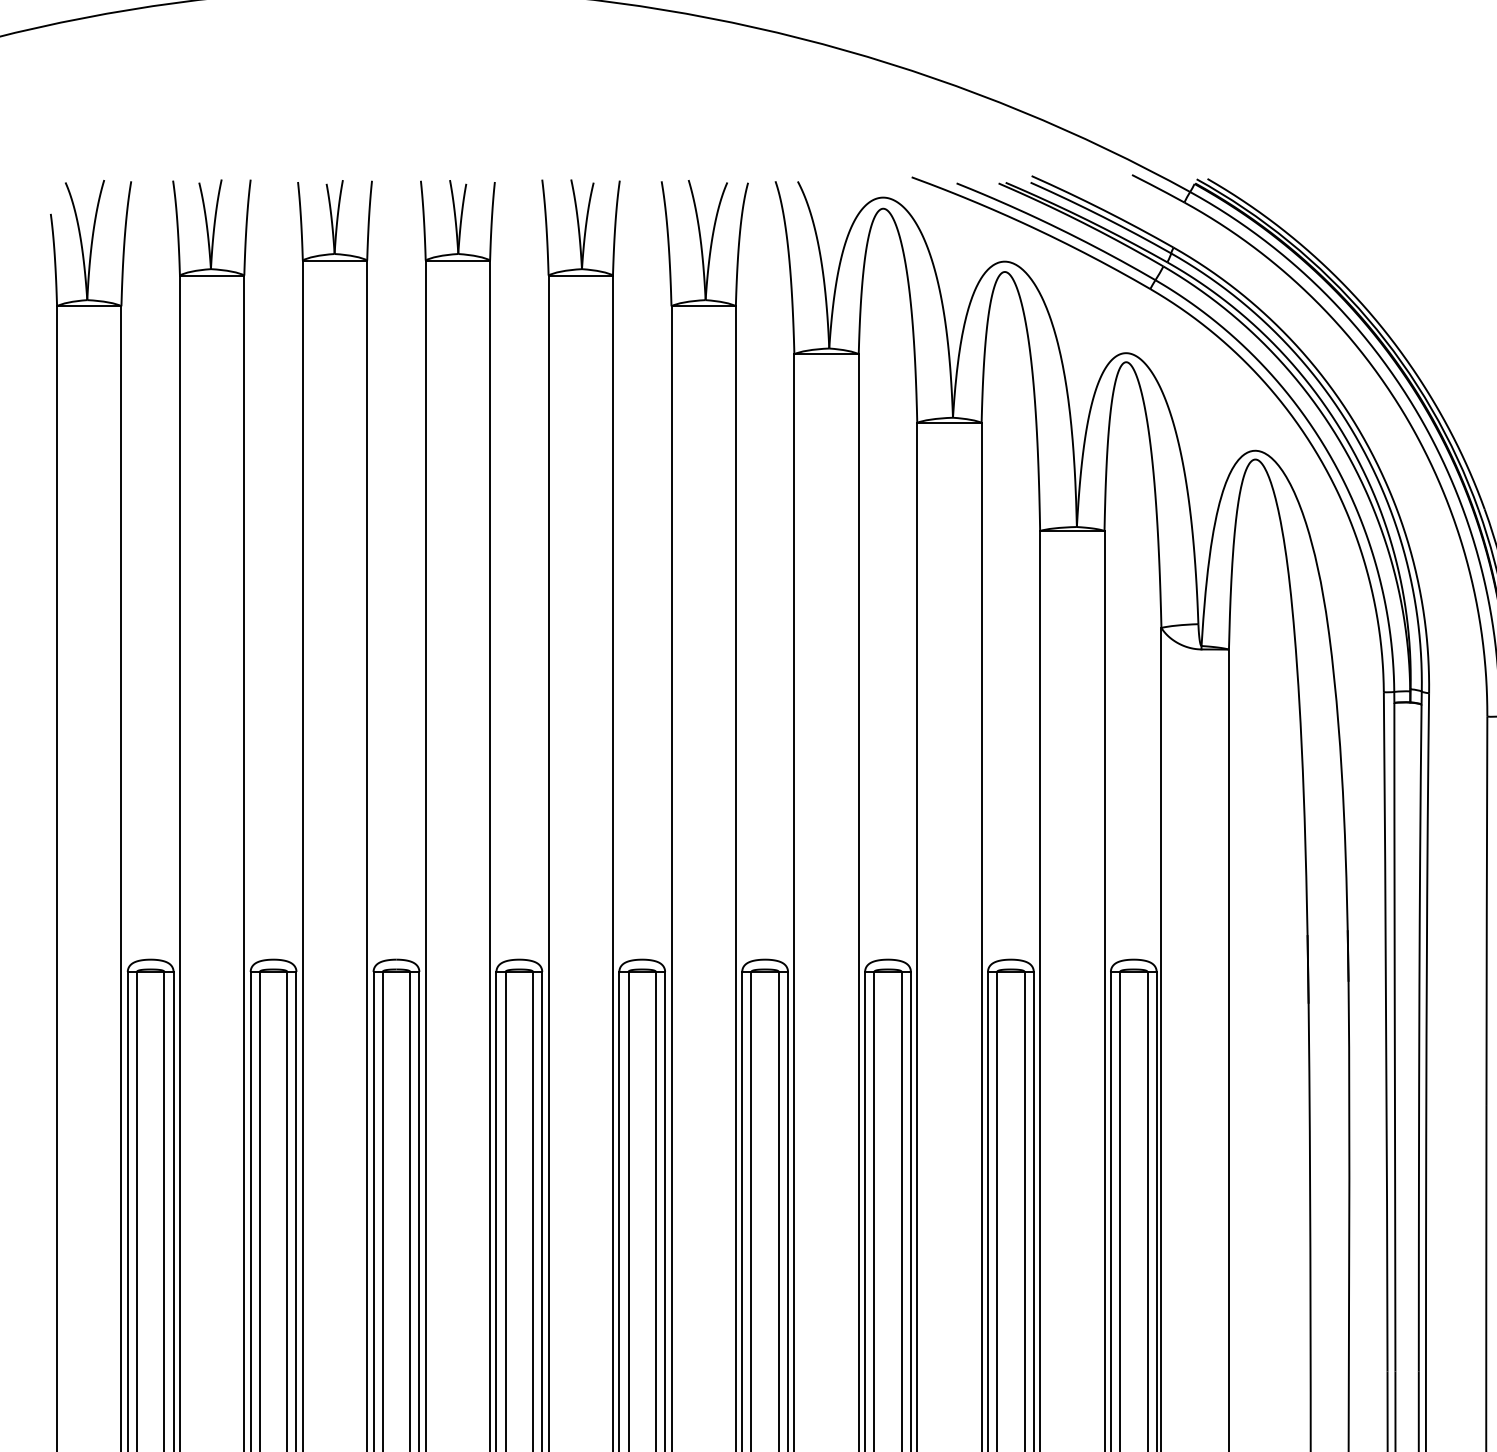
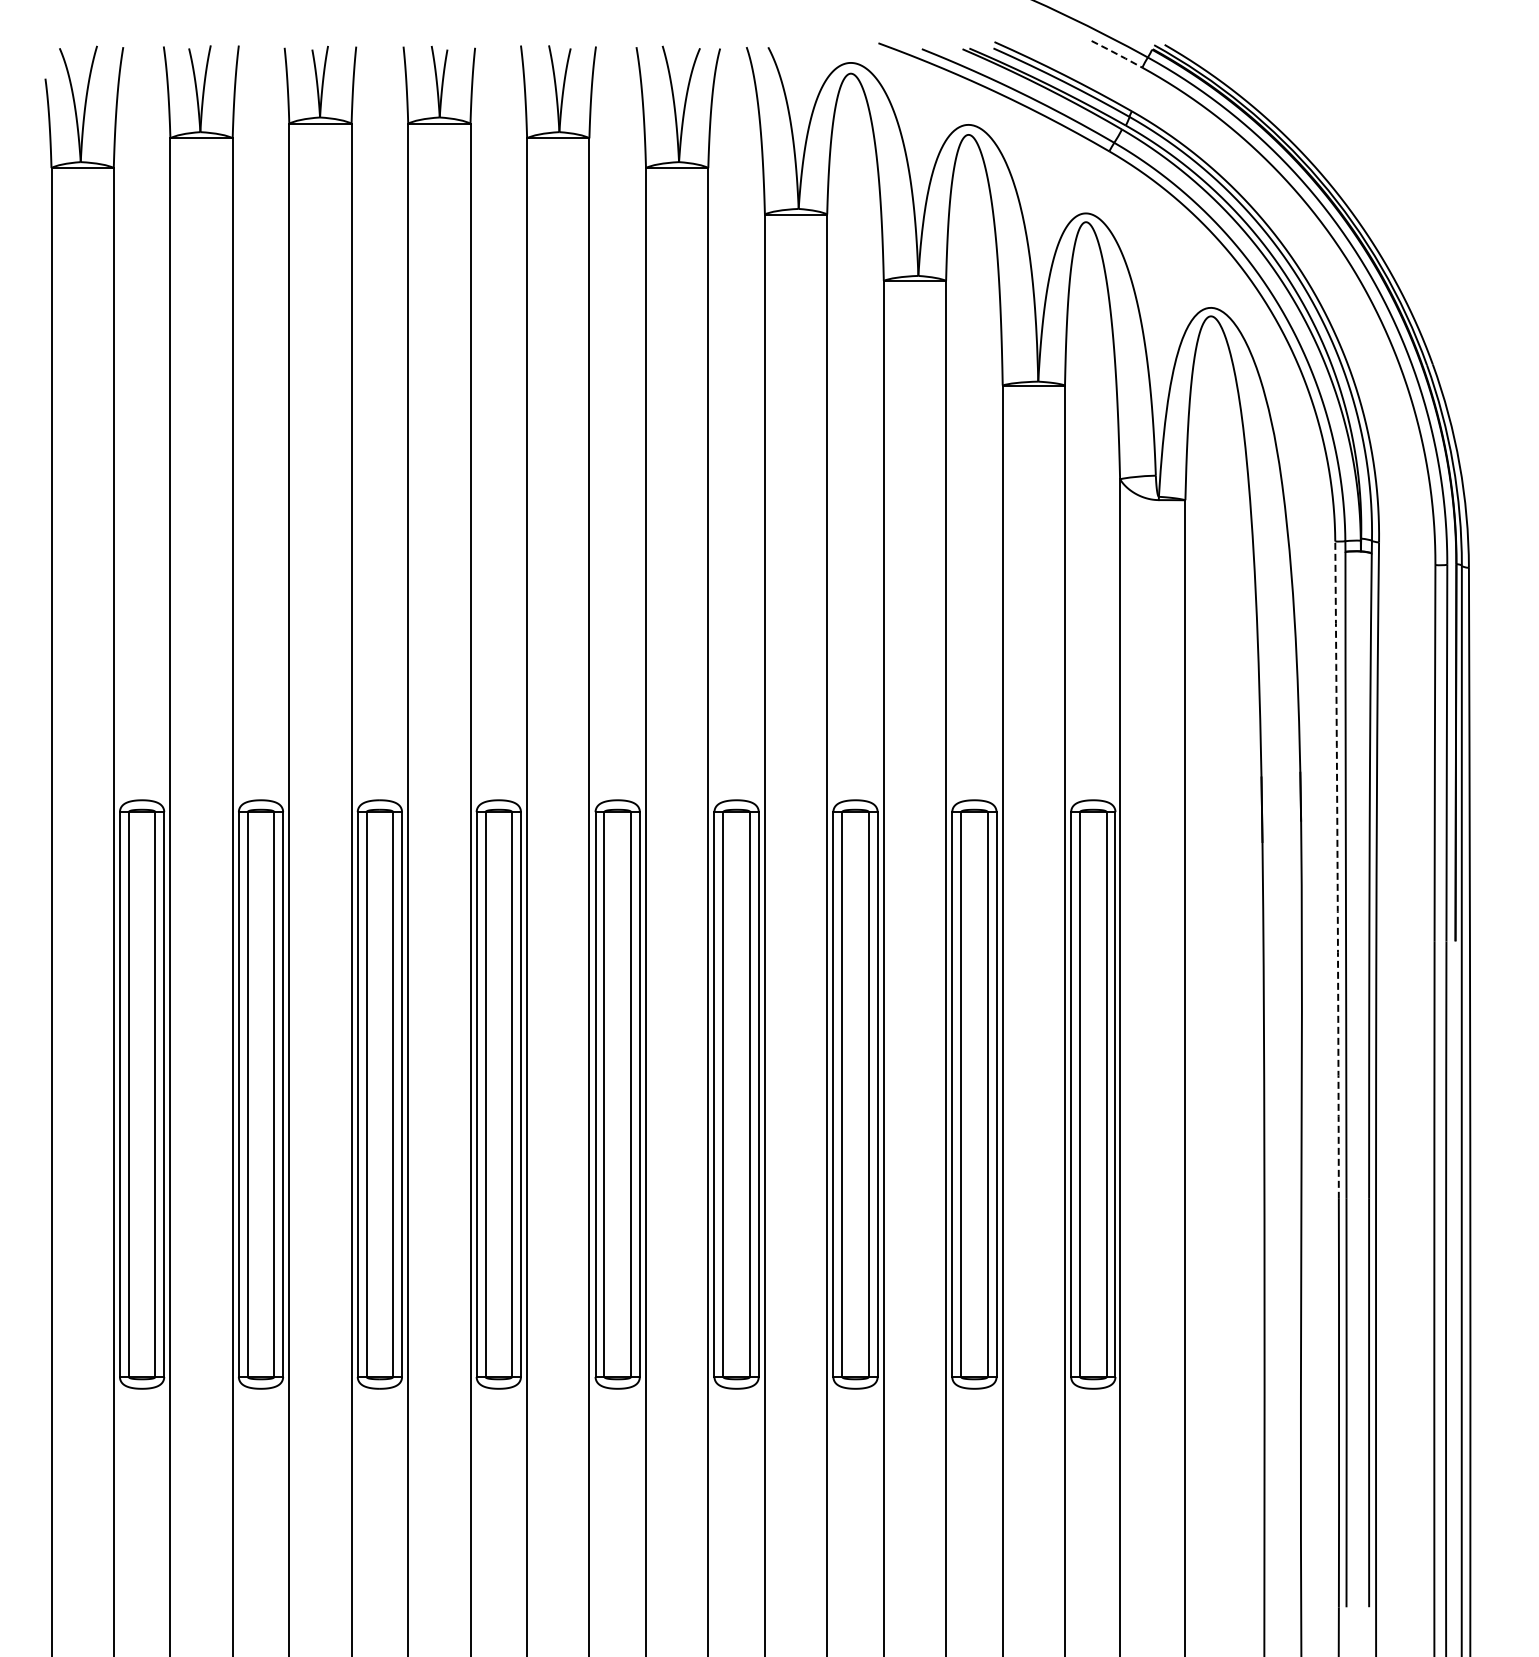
line: (1158, 188) -> (1117, 54), solid -> dashed
arc: (1386, 1032) -> (1337, 870), solid -> dashed

